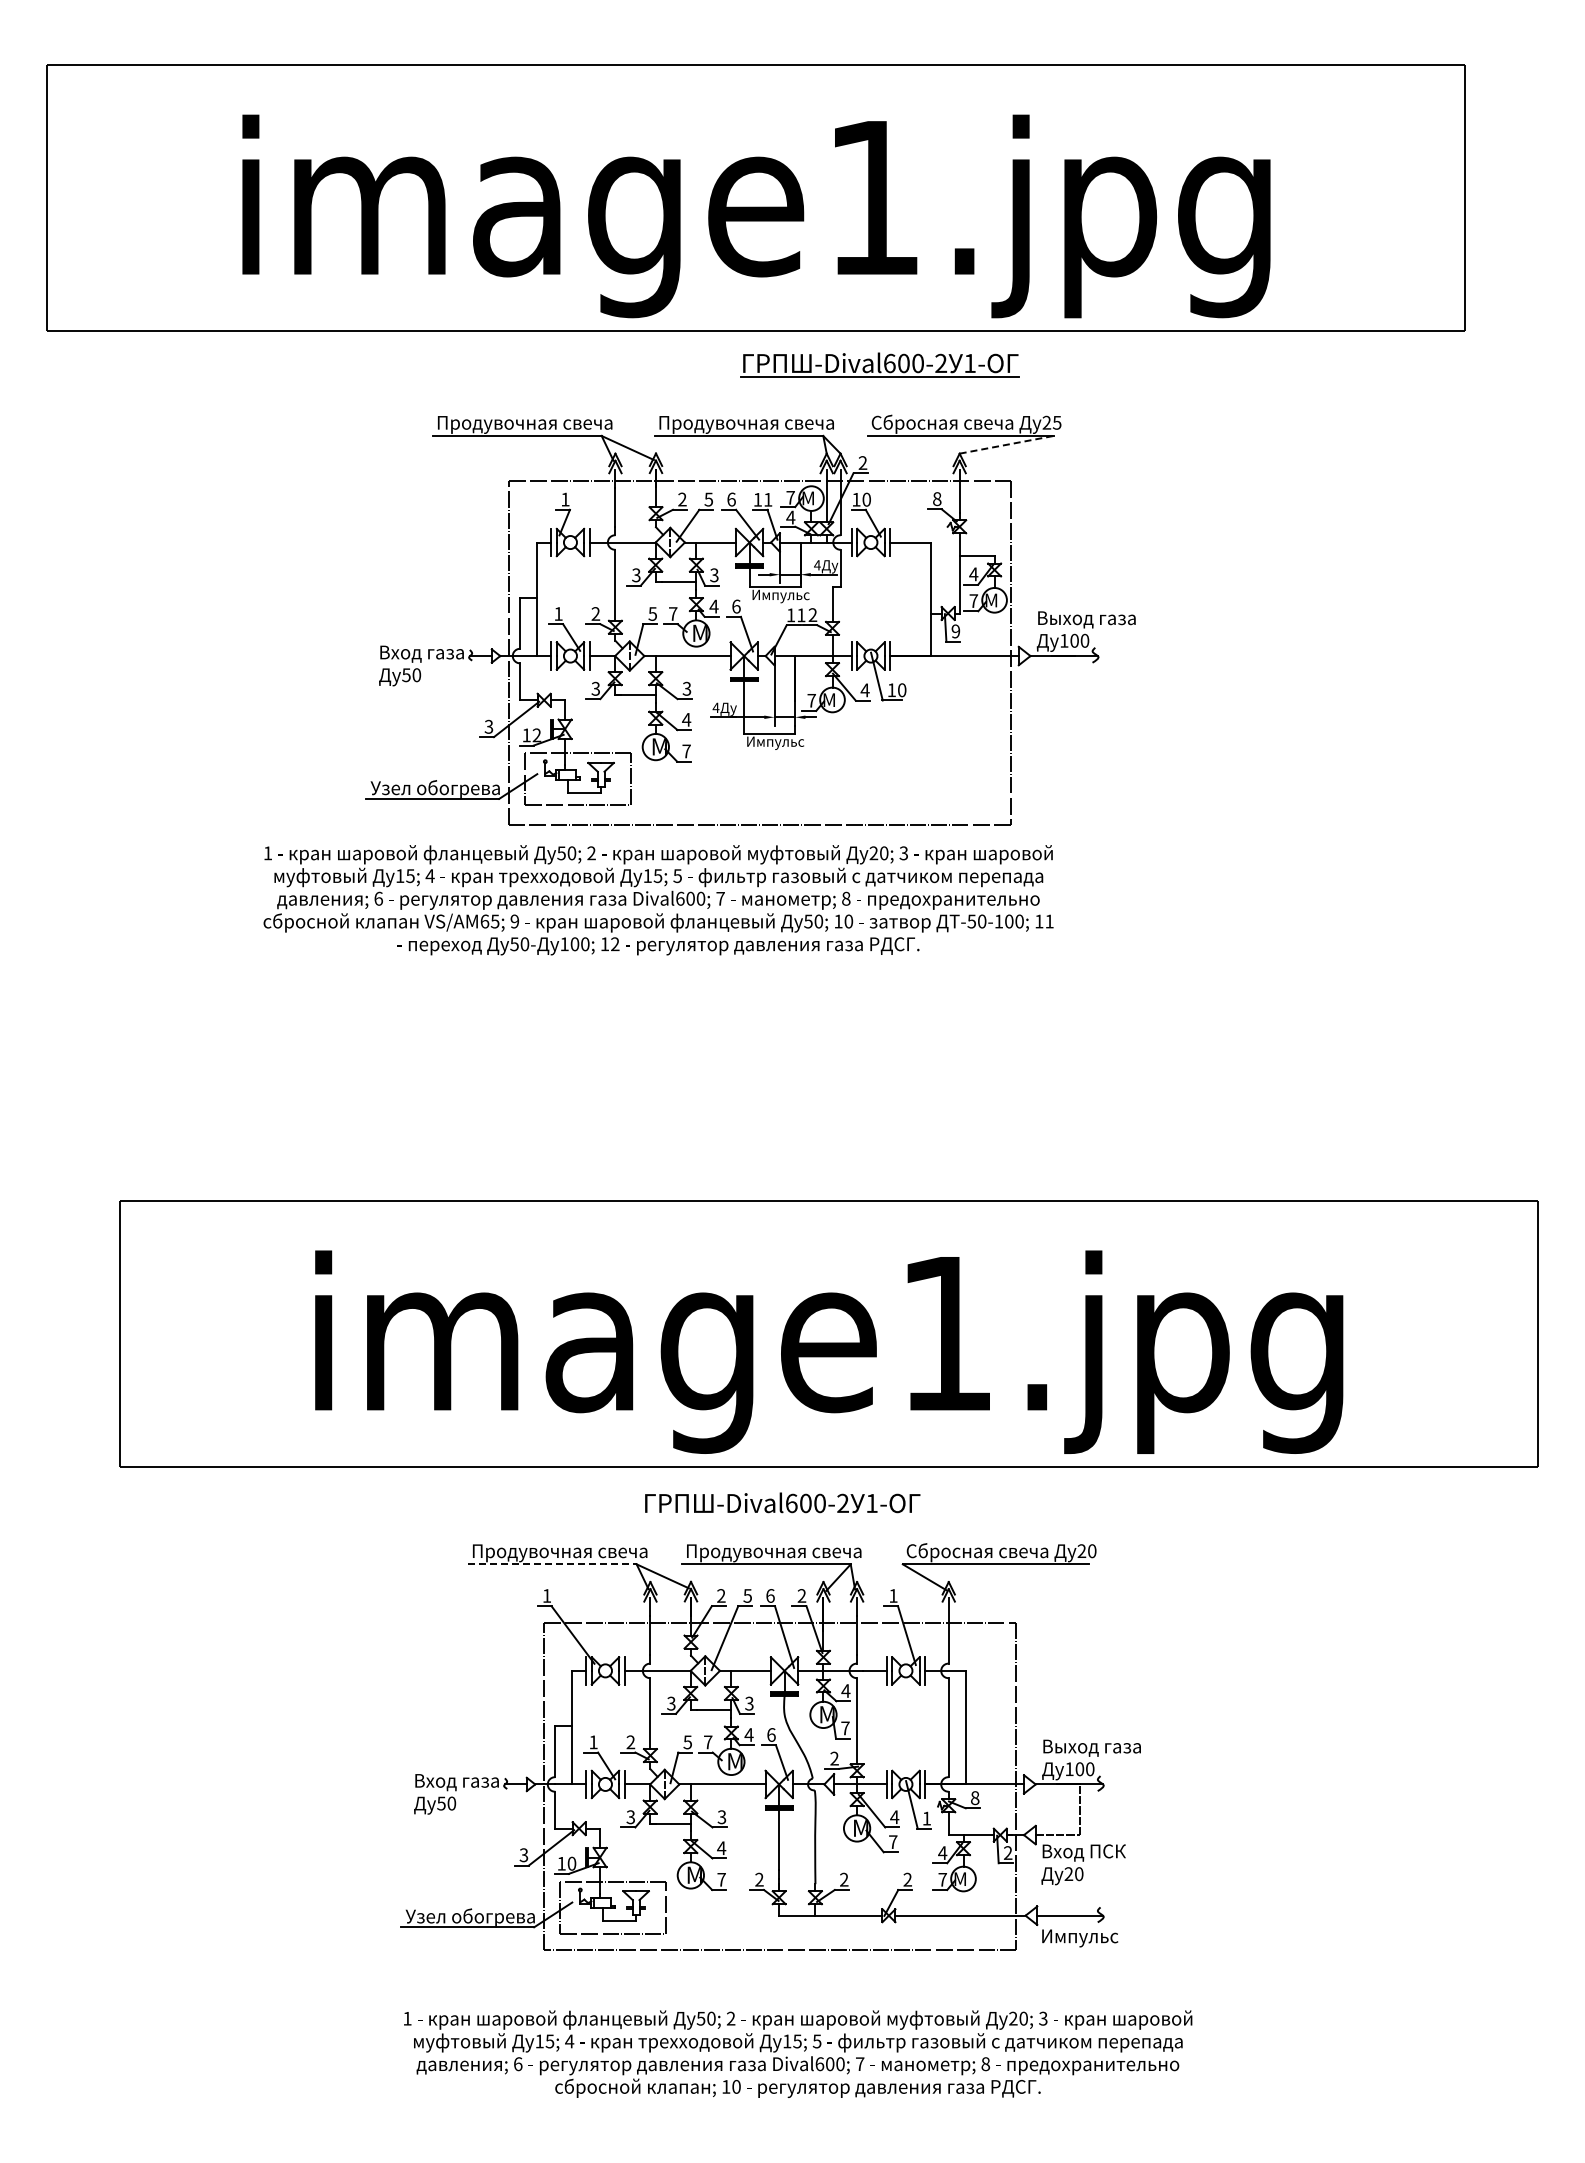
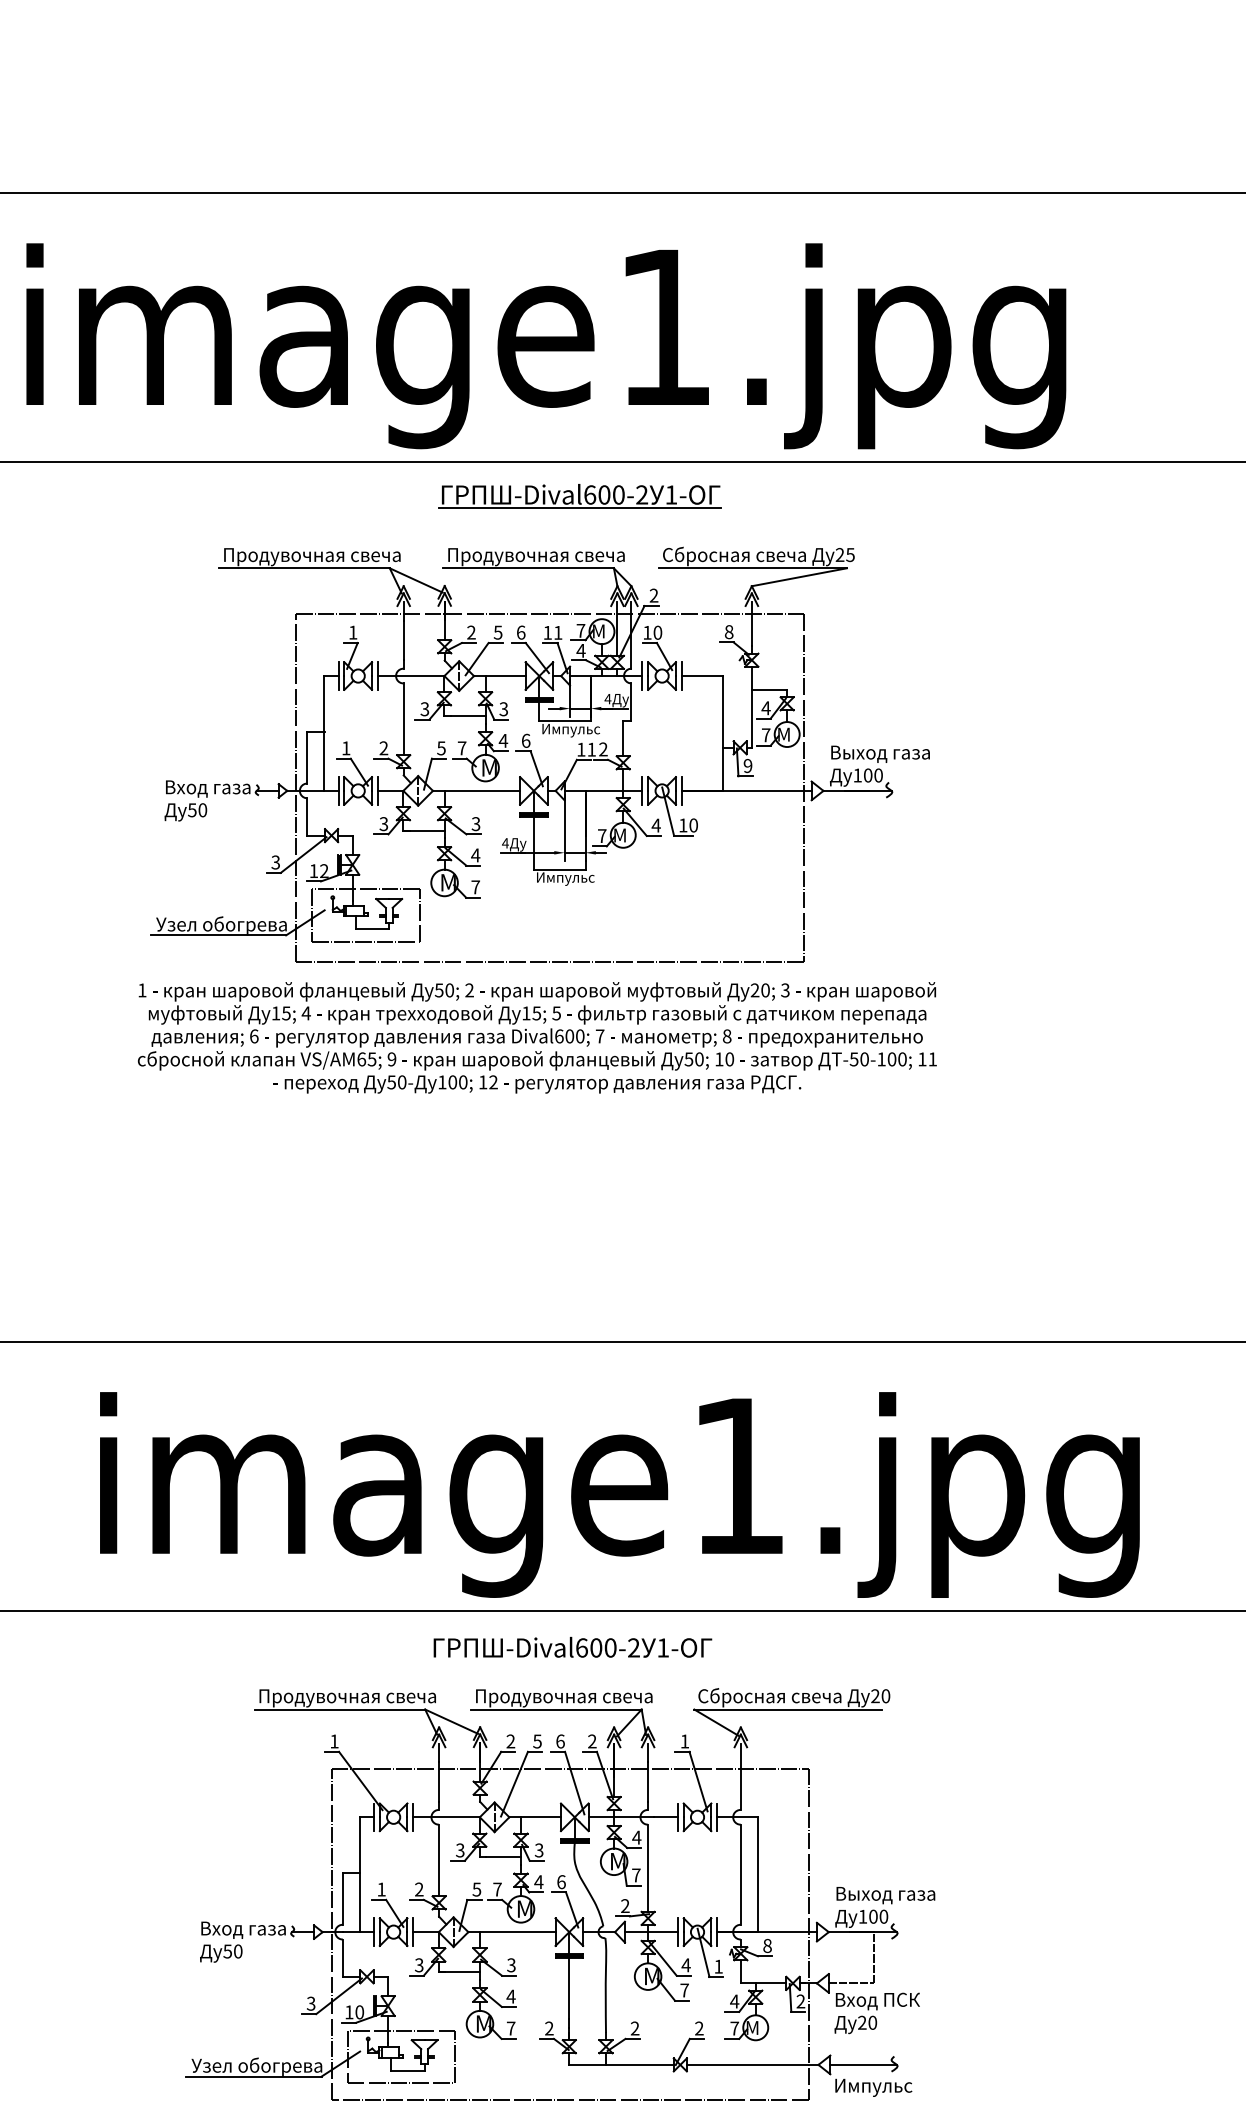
part: (879, 364) -> (579, 496), moved
line: (1006, 444) -> (799, 576), dashed -> solid
text: (658, 900) -> (537, 1038), moved
line: (552, 1564) -> (340, 1709), dashed -> solid

